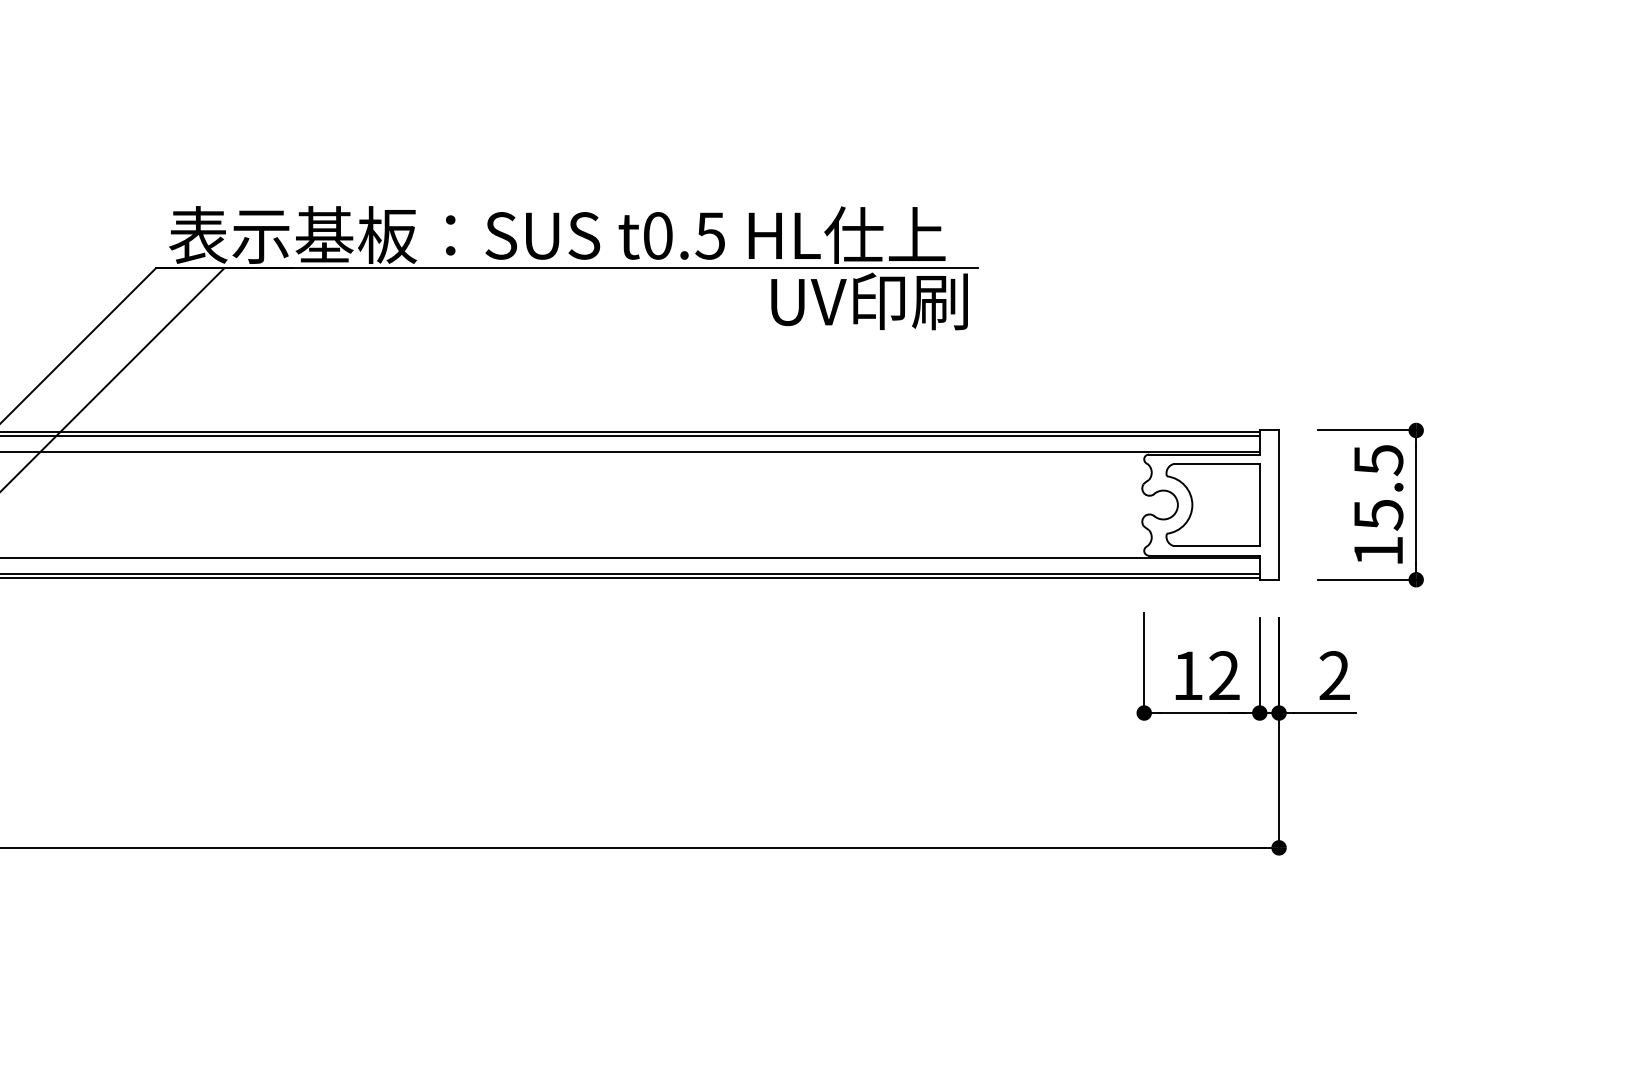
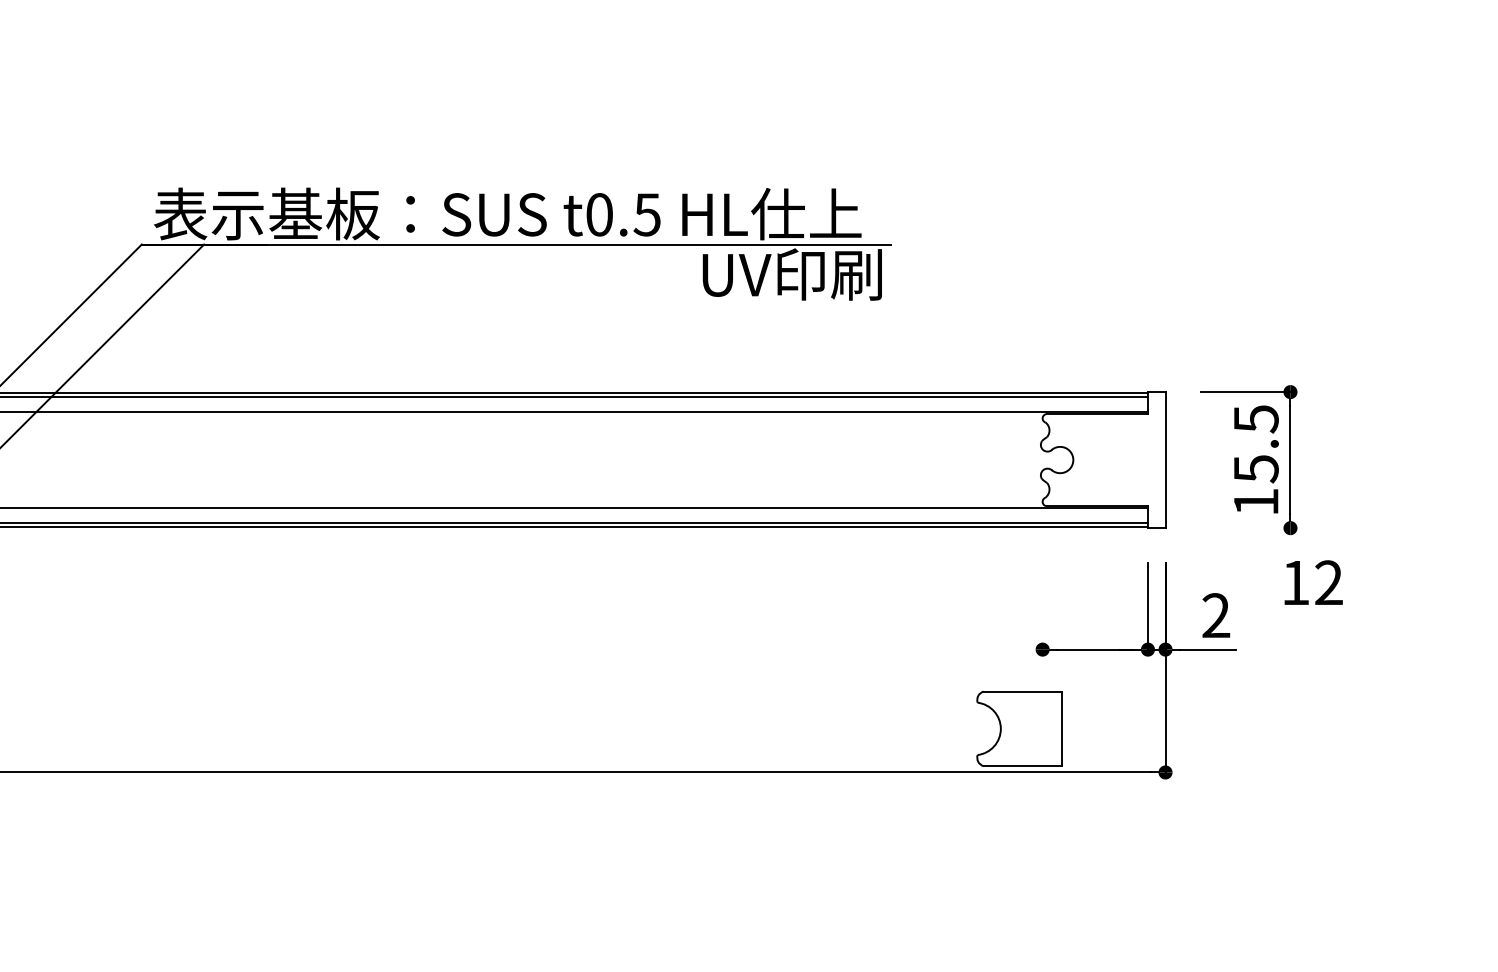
part: (1212, 504) -> (1019, 728), moved
line: (1366, 579) -> (1245, 527), removed
line: (1144, 662) -> (1042, 603), removed
text: (1207, 675) -> (1313, 582), moved

